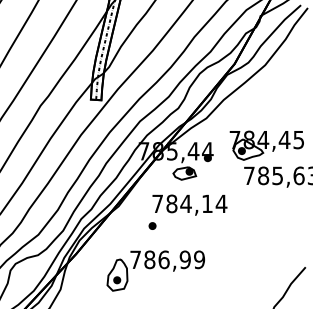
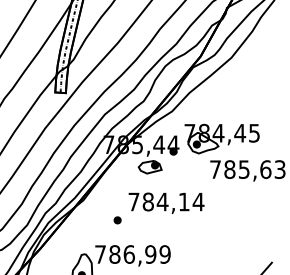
part: (266, 145) -> (221, 138), moved
text: (189, 204) -> (166, 202), moved

